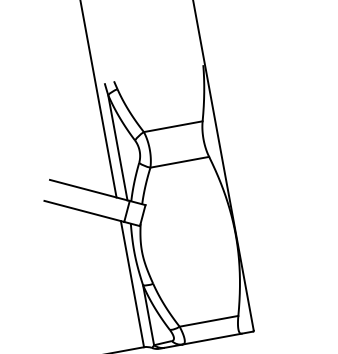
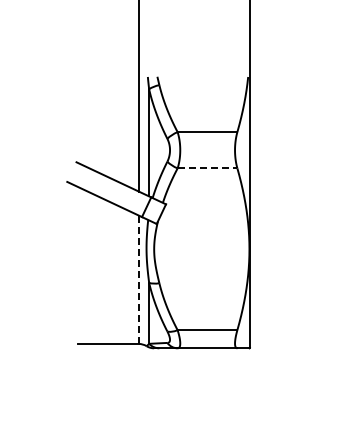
line: (179, 162) -> (207, 168), solid -> dashed
line: (132, 283) -> (138, 279), solid -> dashed

